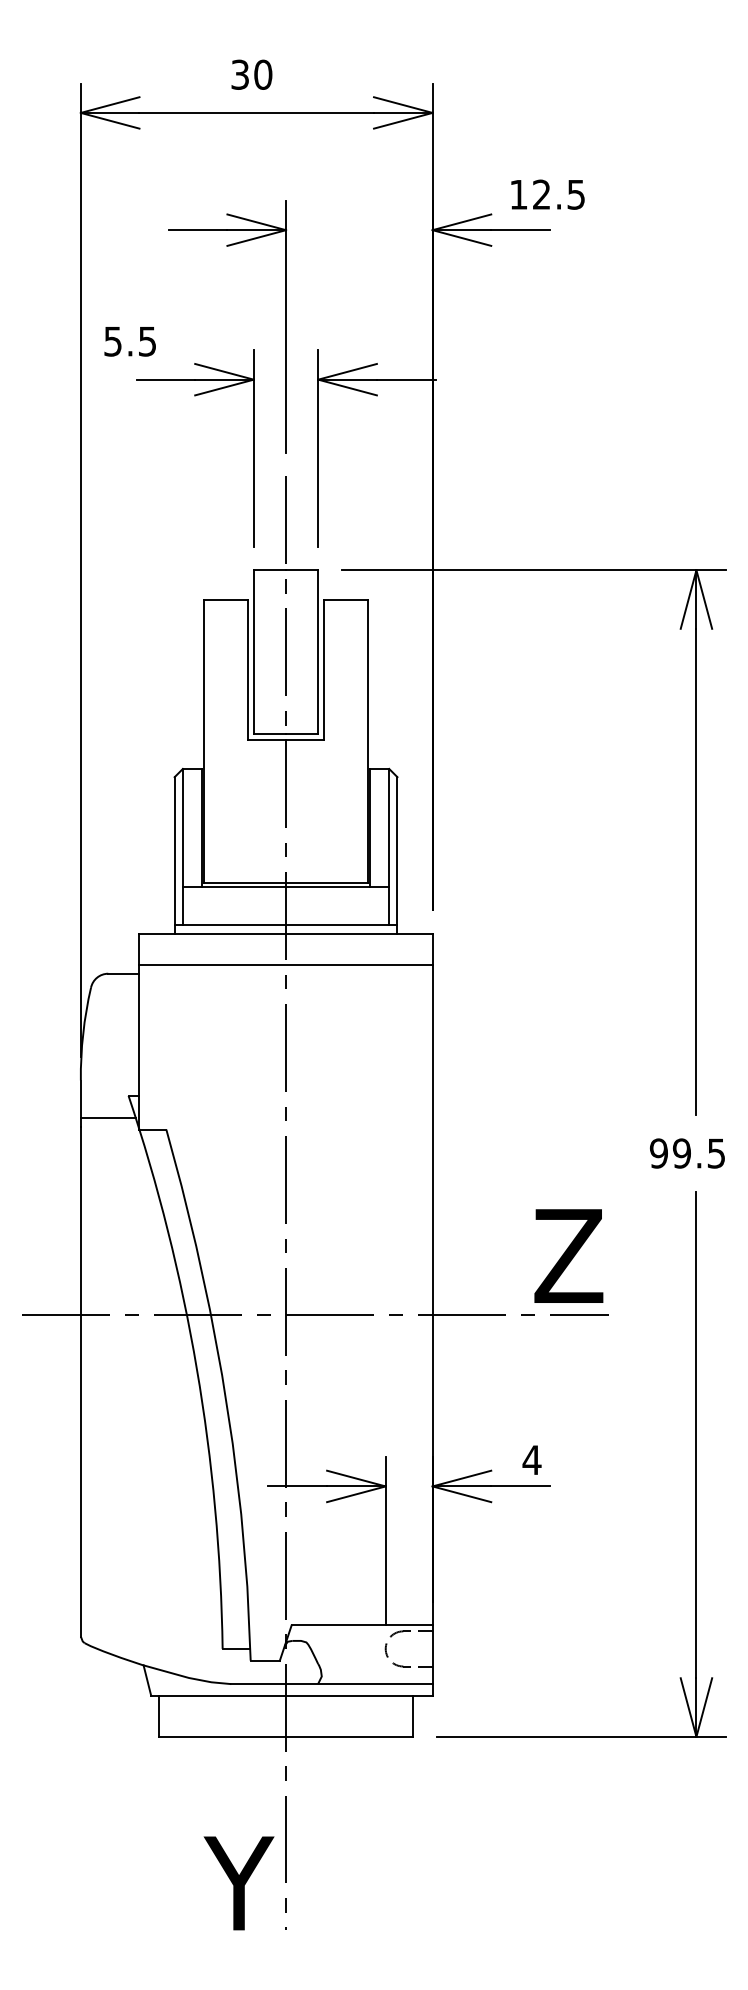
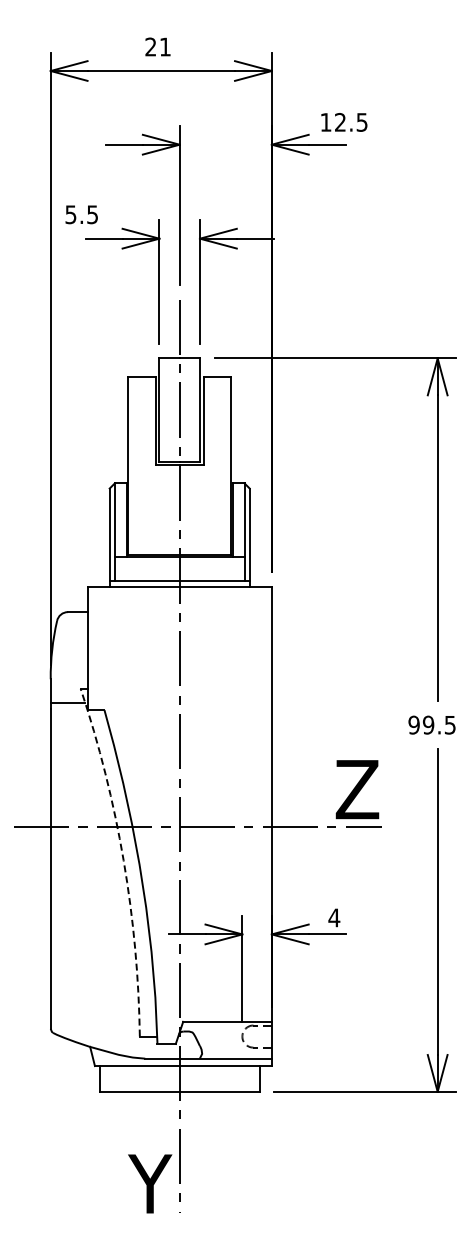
text: (252, 73) -> (158, 46), 30 -> 21
line: (285, 964) -> (179, 606), removed
arc: (196, 1368) -> (123, 860), solid -> dashed

